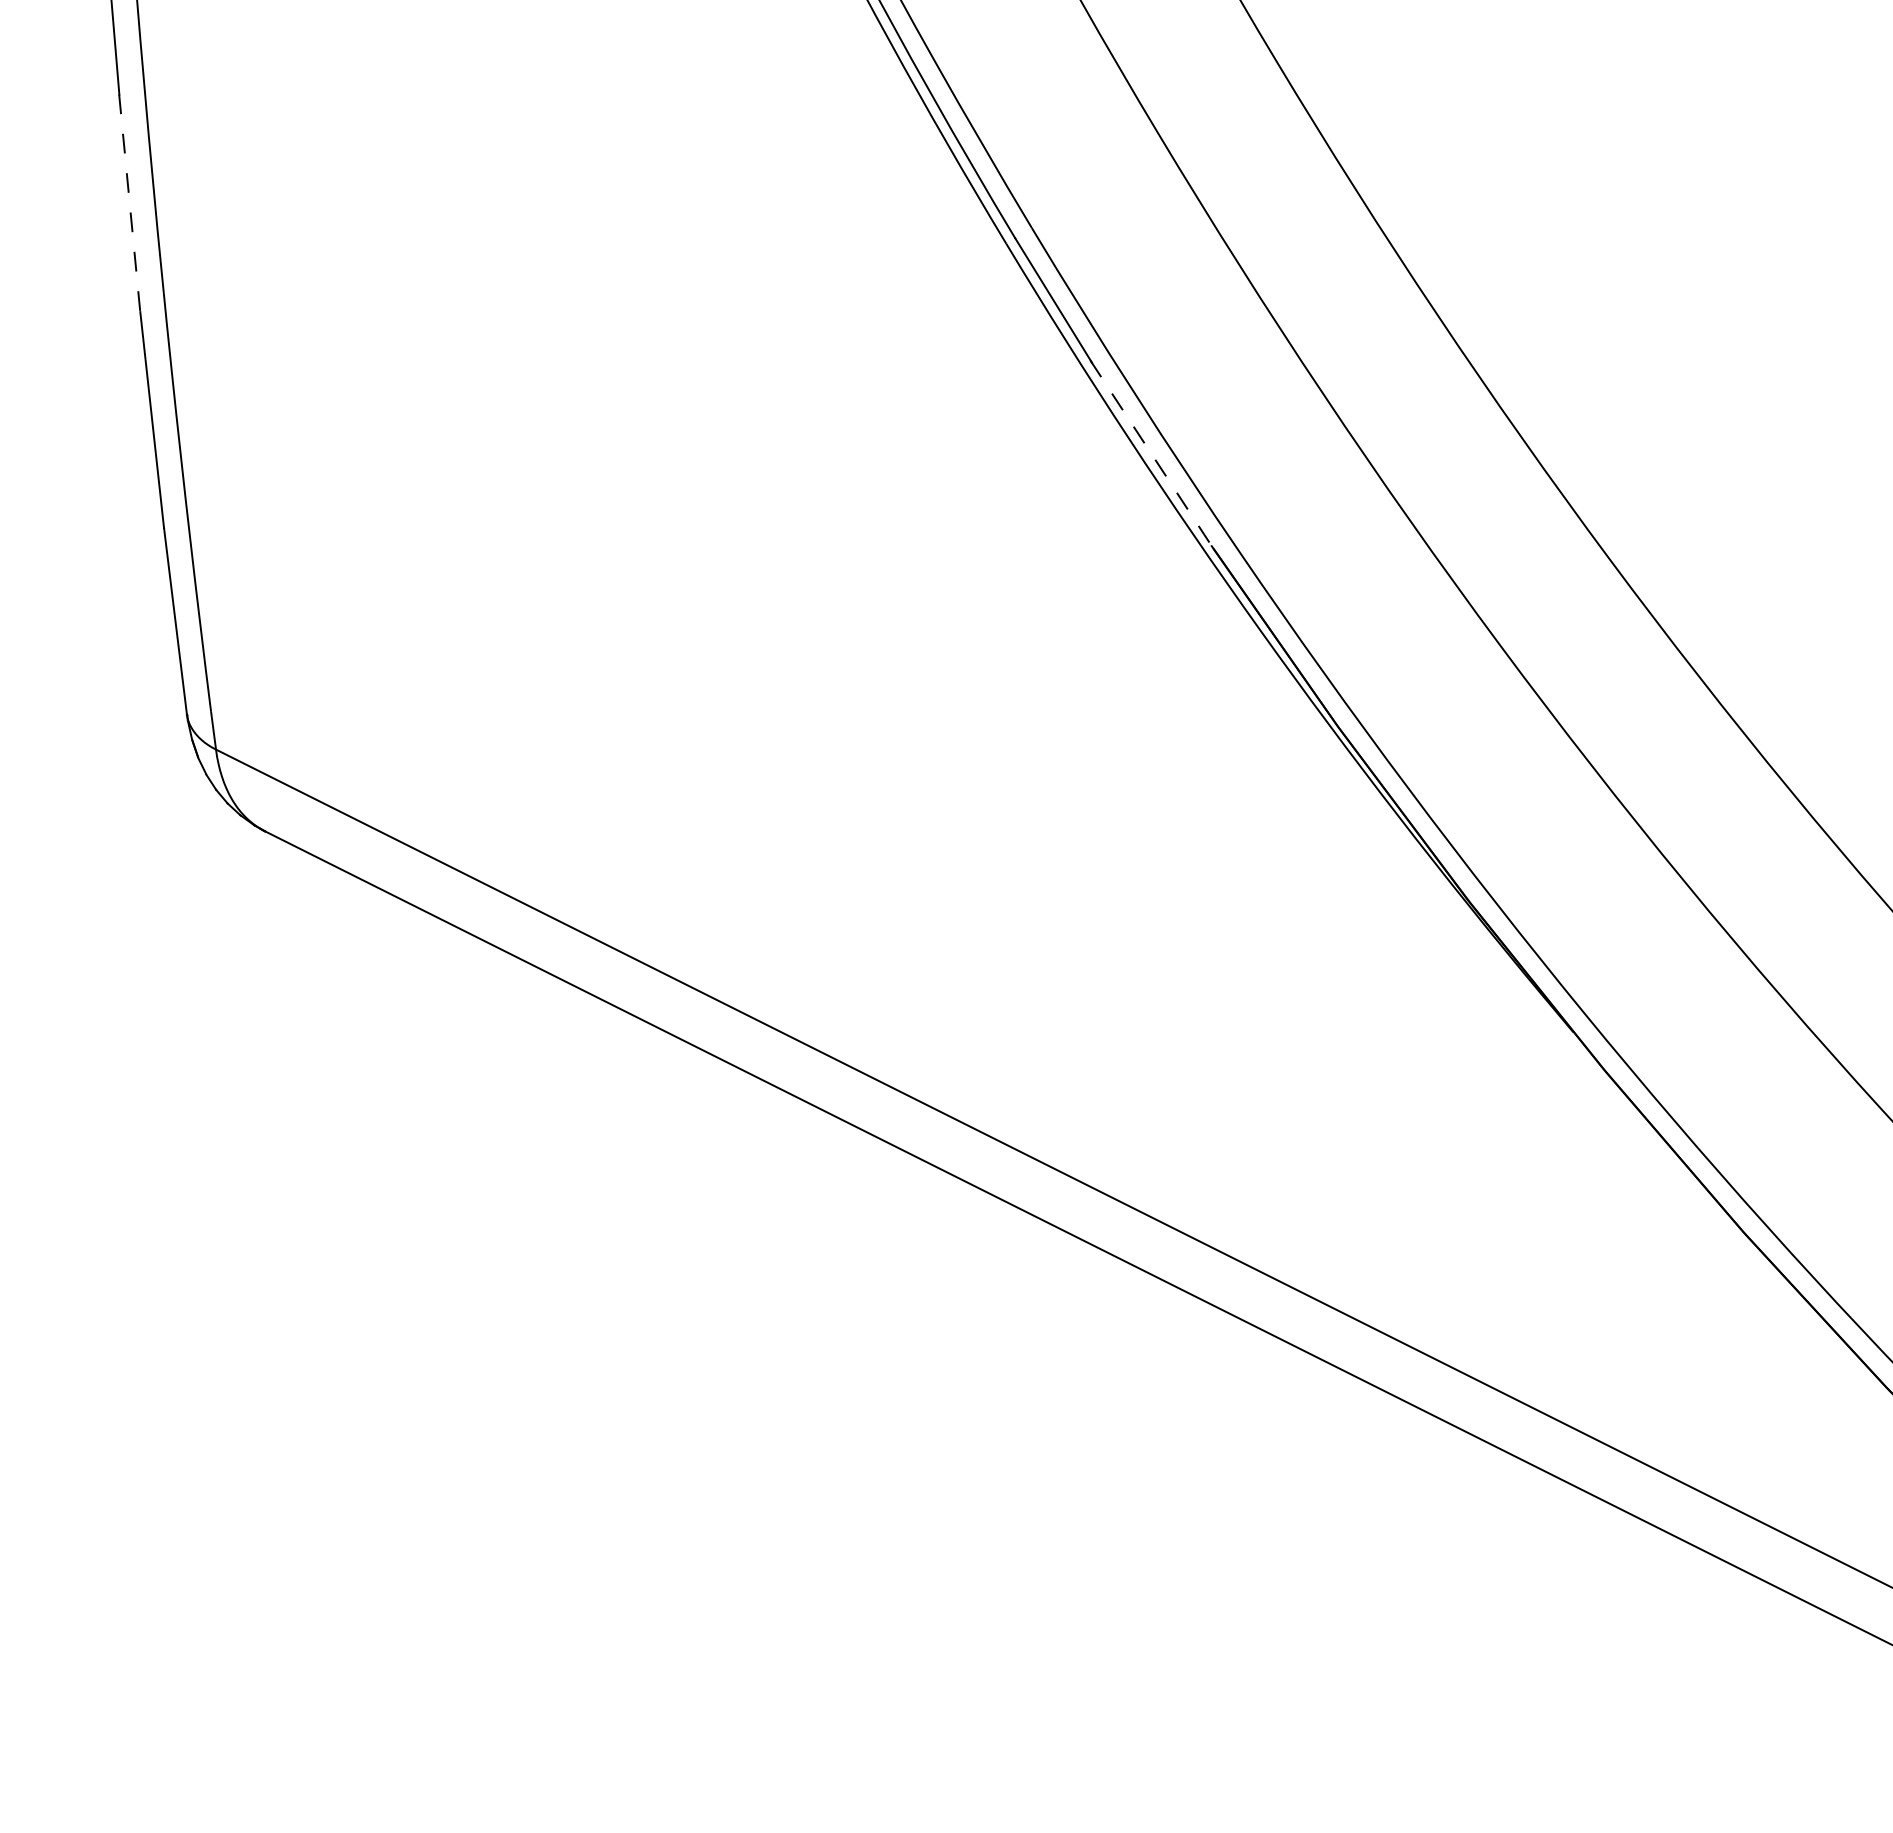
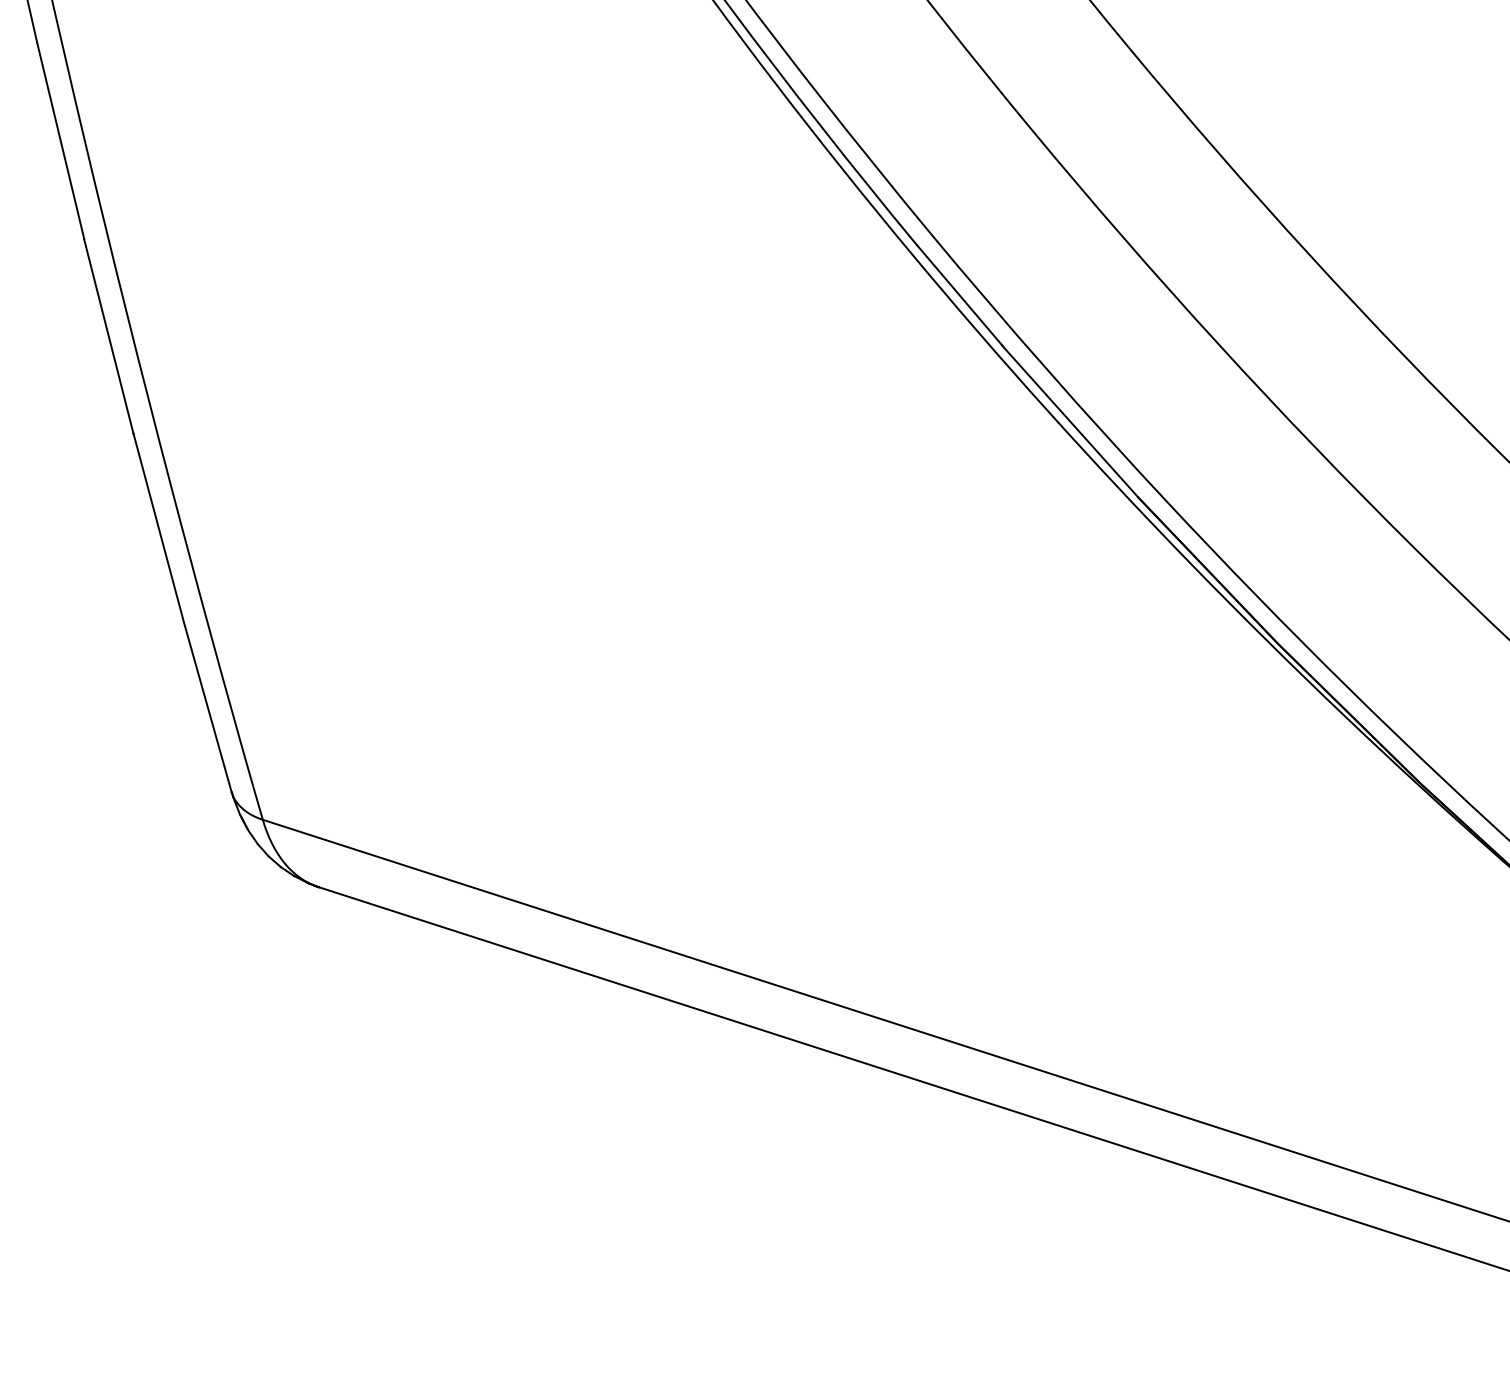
line: (129, 203) -> (108, 336), dashed -> solid
line: (1151, 454) -> (1070, 422), dashed -> solid

